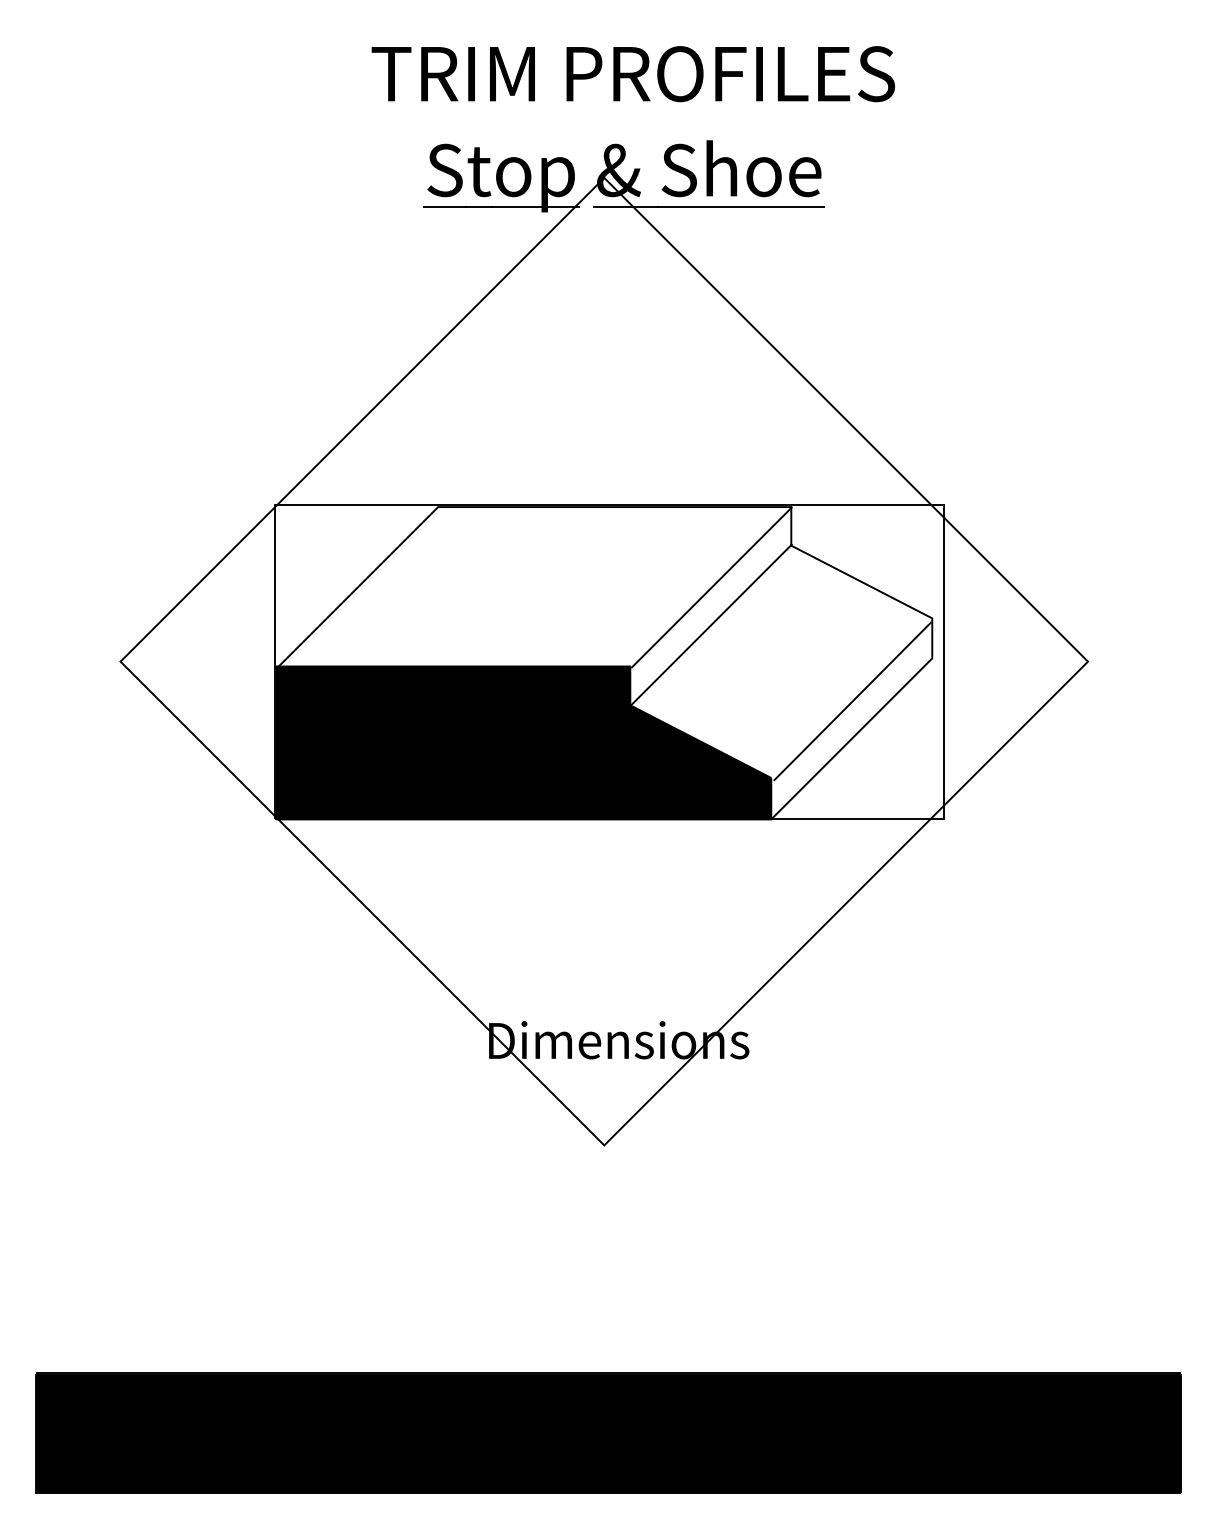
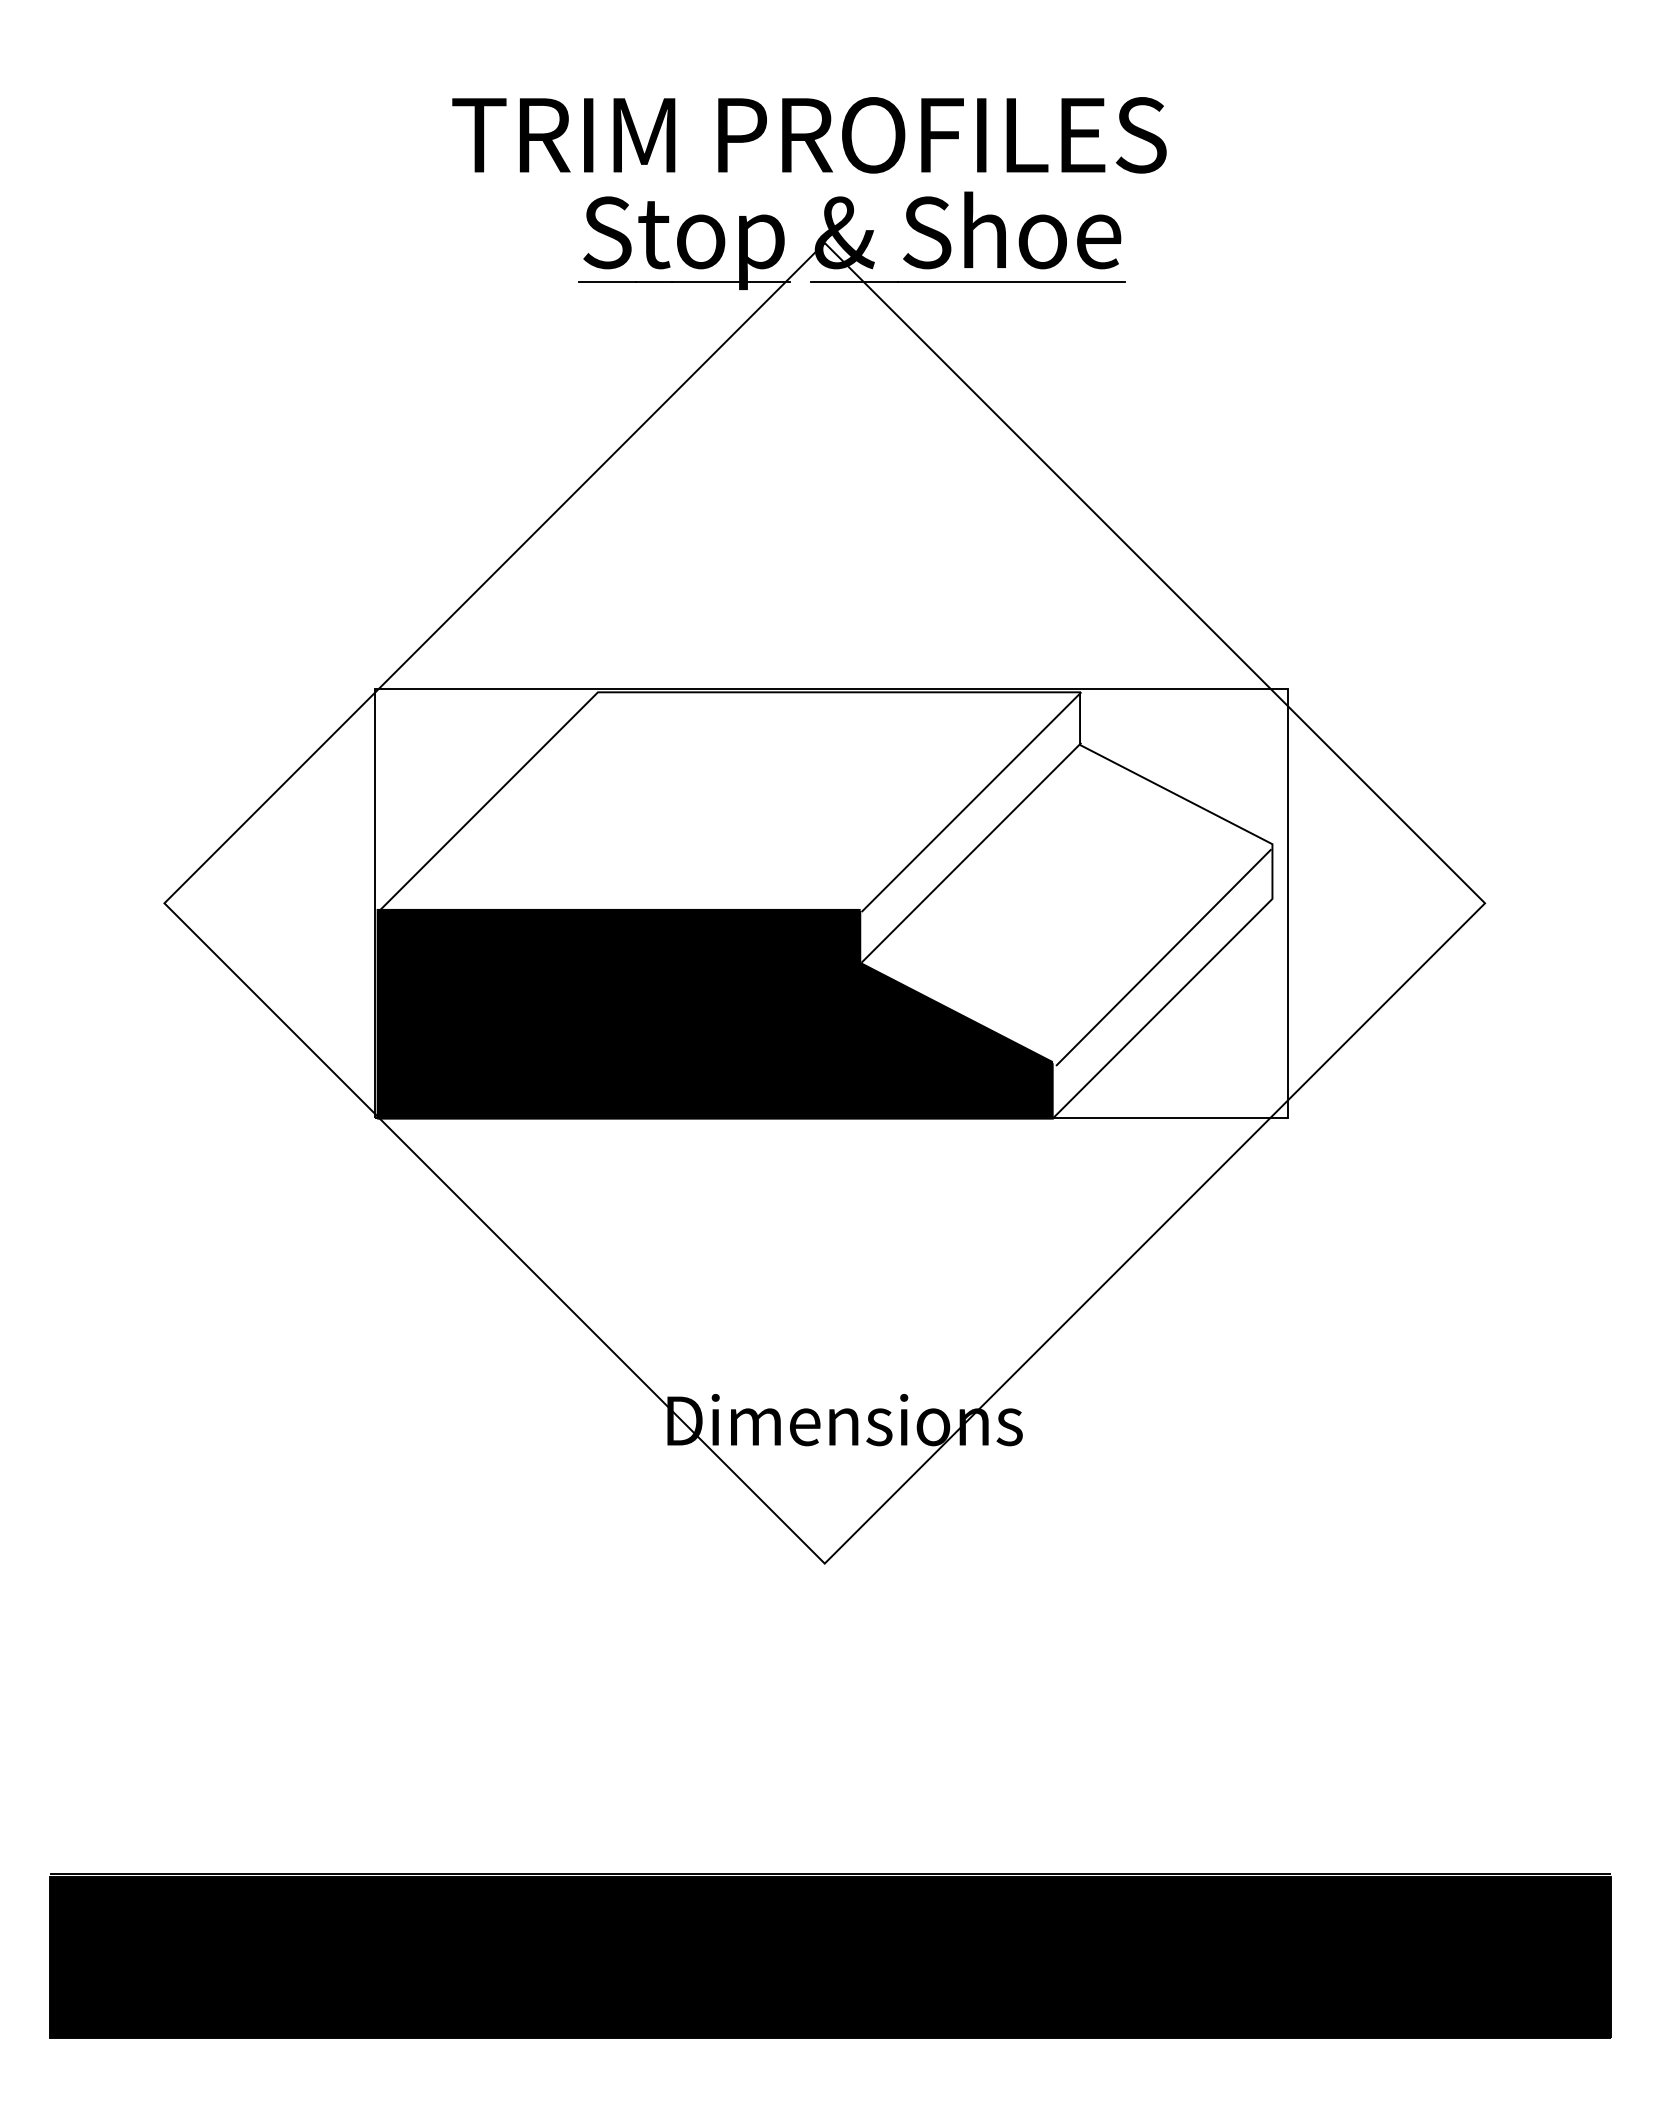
text: (633, 74) -> (809, 135), moved

